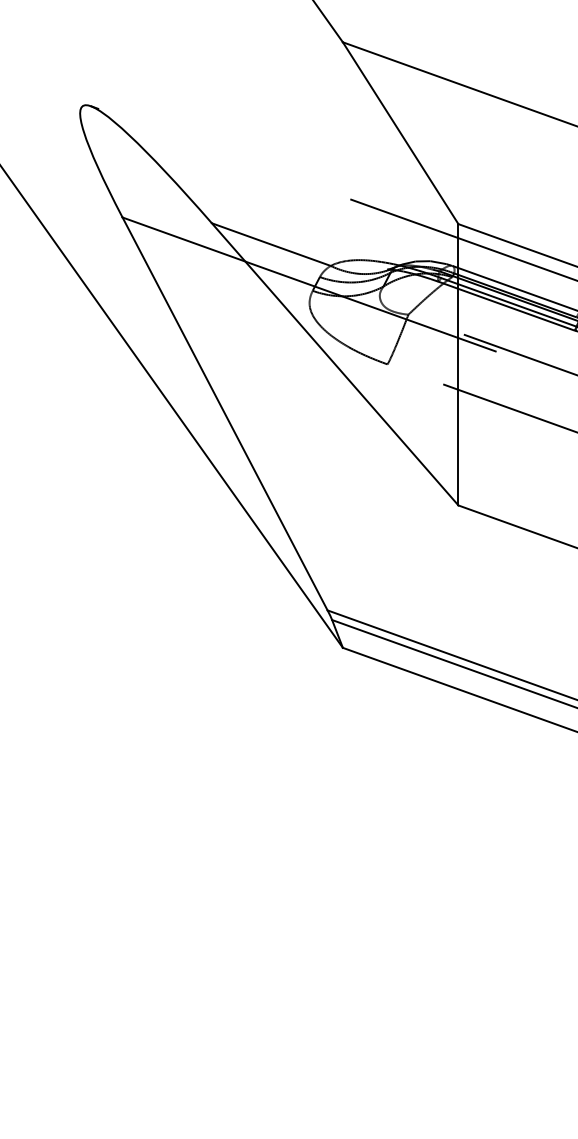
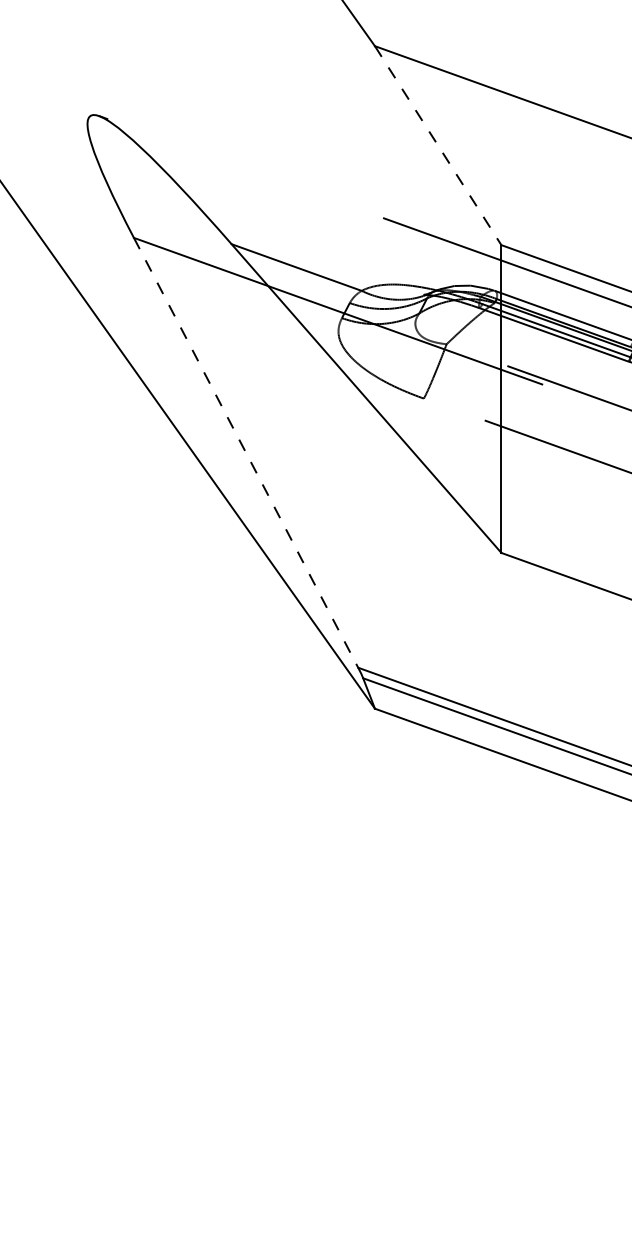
line: (400, 133) -> (438, 145), solid -> dashed
line: (225, 414) -> (246, 453), solid -> dashed

